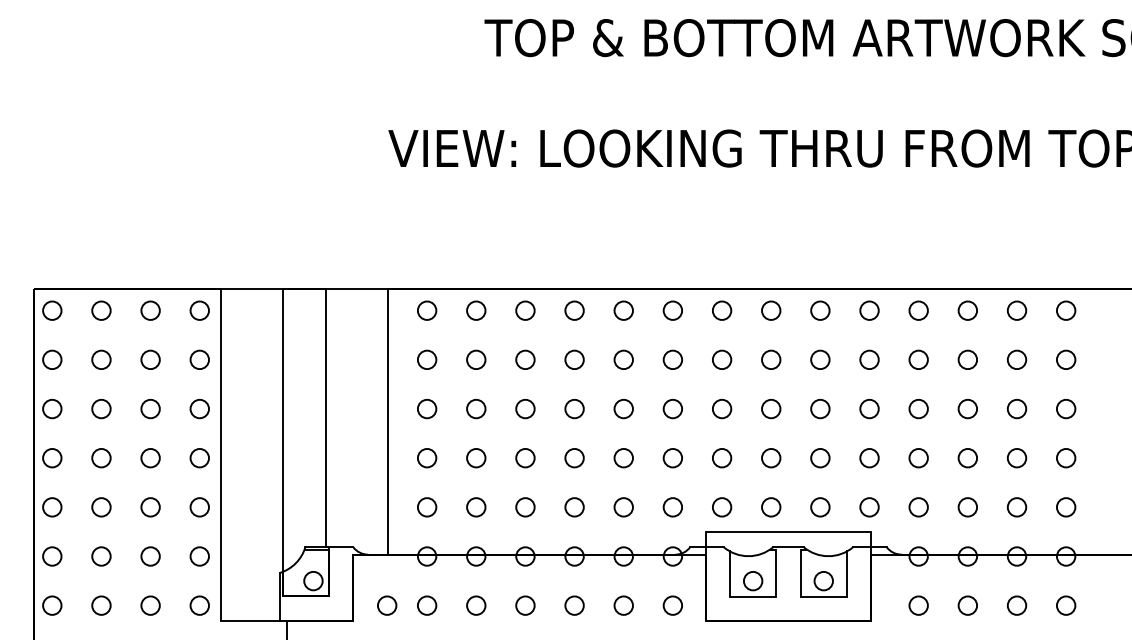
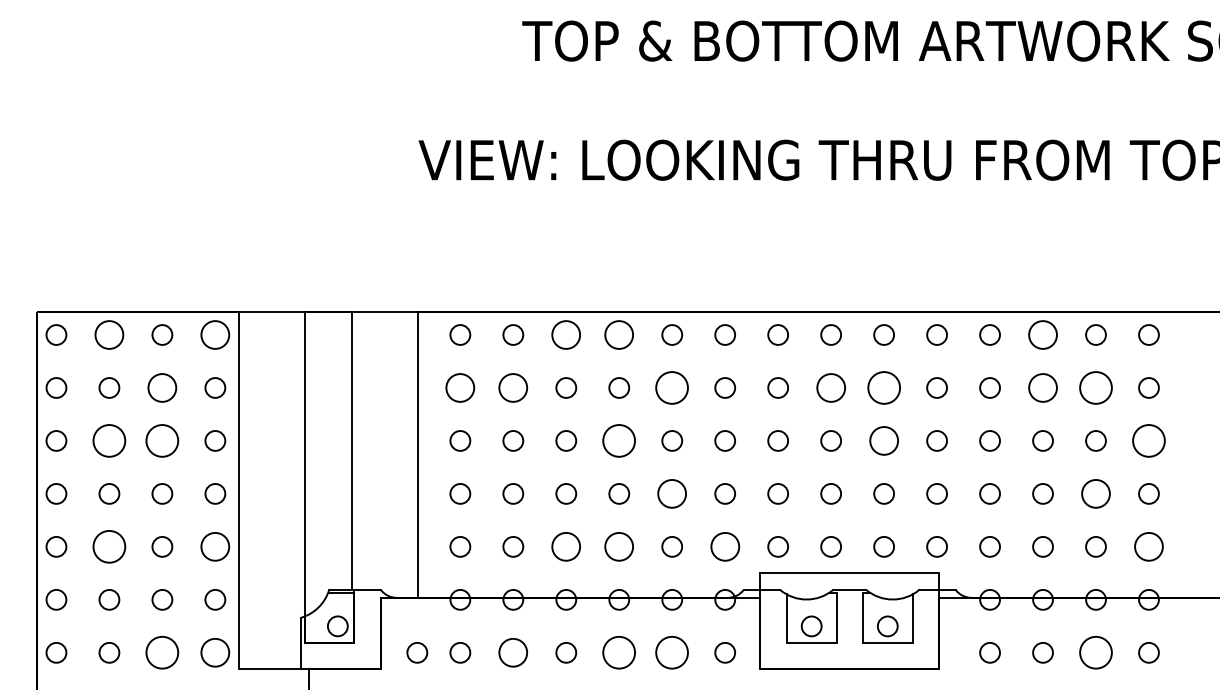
circle: (101, 310) -> (109, 334), size x1.4
circle: (199, 310) -> (215, 334), size x1.4
circle: (525, 310) -> (566, 334), size x1.4
circle: (574, 310) -> (619, 334), size x1.4
circle: (967, 310) -> (1042, 334), size x1.4
circle: (150, 359) -> (162, 387), size x1.4
circle: (427, 359) -> (460, 387), size x1.4
circle: (476, 359) -> (513, 387), size x1.4
circle: (624, 359) -> (672, 387), size x1.6
circle: (770, 359) -> (830, 387), size x1.4
circle: (819, 359) -> (883, 387), size x1.6
circle: (967, 359) -> (1042, 387), size x1.4
circle: (1016, 359) -> (1095, 387), size x1.6
circle: (101, 408) -> (109, 440), size x1.6
circle: (150, 408) -> (162, 440), size x1.6
circle: (574, 408) -> (619, 440), size x1.6
circle: (819, 408) -> (883, 440), size x1.4
circle: (1065, 408) -> (1148, 440), size x1.6
circle: (624, 457) -> (672, 493), size x1.4
circle: (1016, 457) -> (1095, 493), size x1.4
circle: (101, 506) -> (109, 546), size x1.6
circle: (199, 506) -> (215, 546), size x1.4
circle: (525, 506) -> (566, 546), size x1.4
circle: (574, 506) -> (619, 546), size x1.4
circle: (672, 506) -> (724, 546), size x1.4
circle: (1065, 506) -> (1148, 546), size x1.4
circle: (150, 605) -> (162, 652), size x1.6
circle: (199, 605) -> (215, 652), size x1.4
circle: (476, 605) -> (513, 652), size x1.4
circle: (574, 605) -> (619, 652), size x1.6
circle: (624, 605) -> (672, 652), size x1.6
circle: (1016, 605) -> (1095, 652), size x1.6

